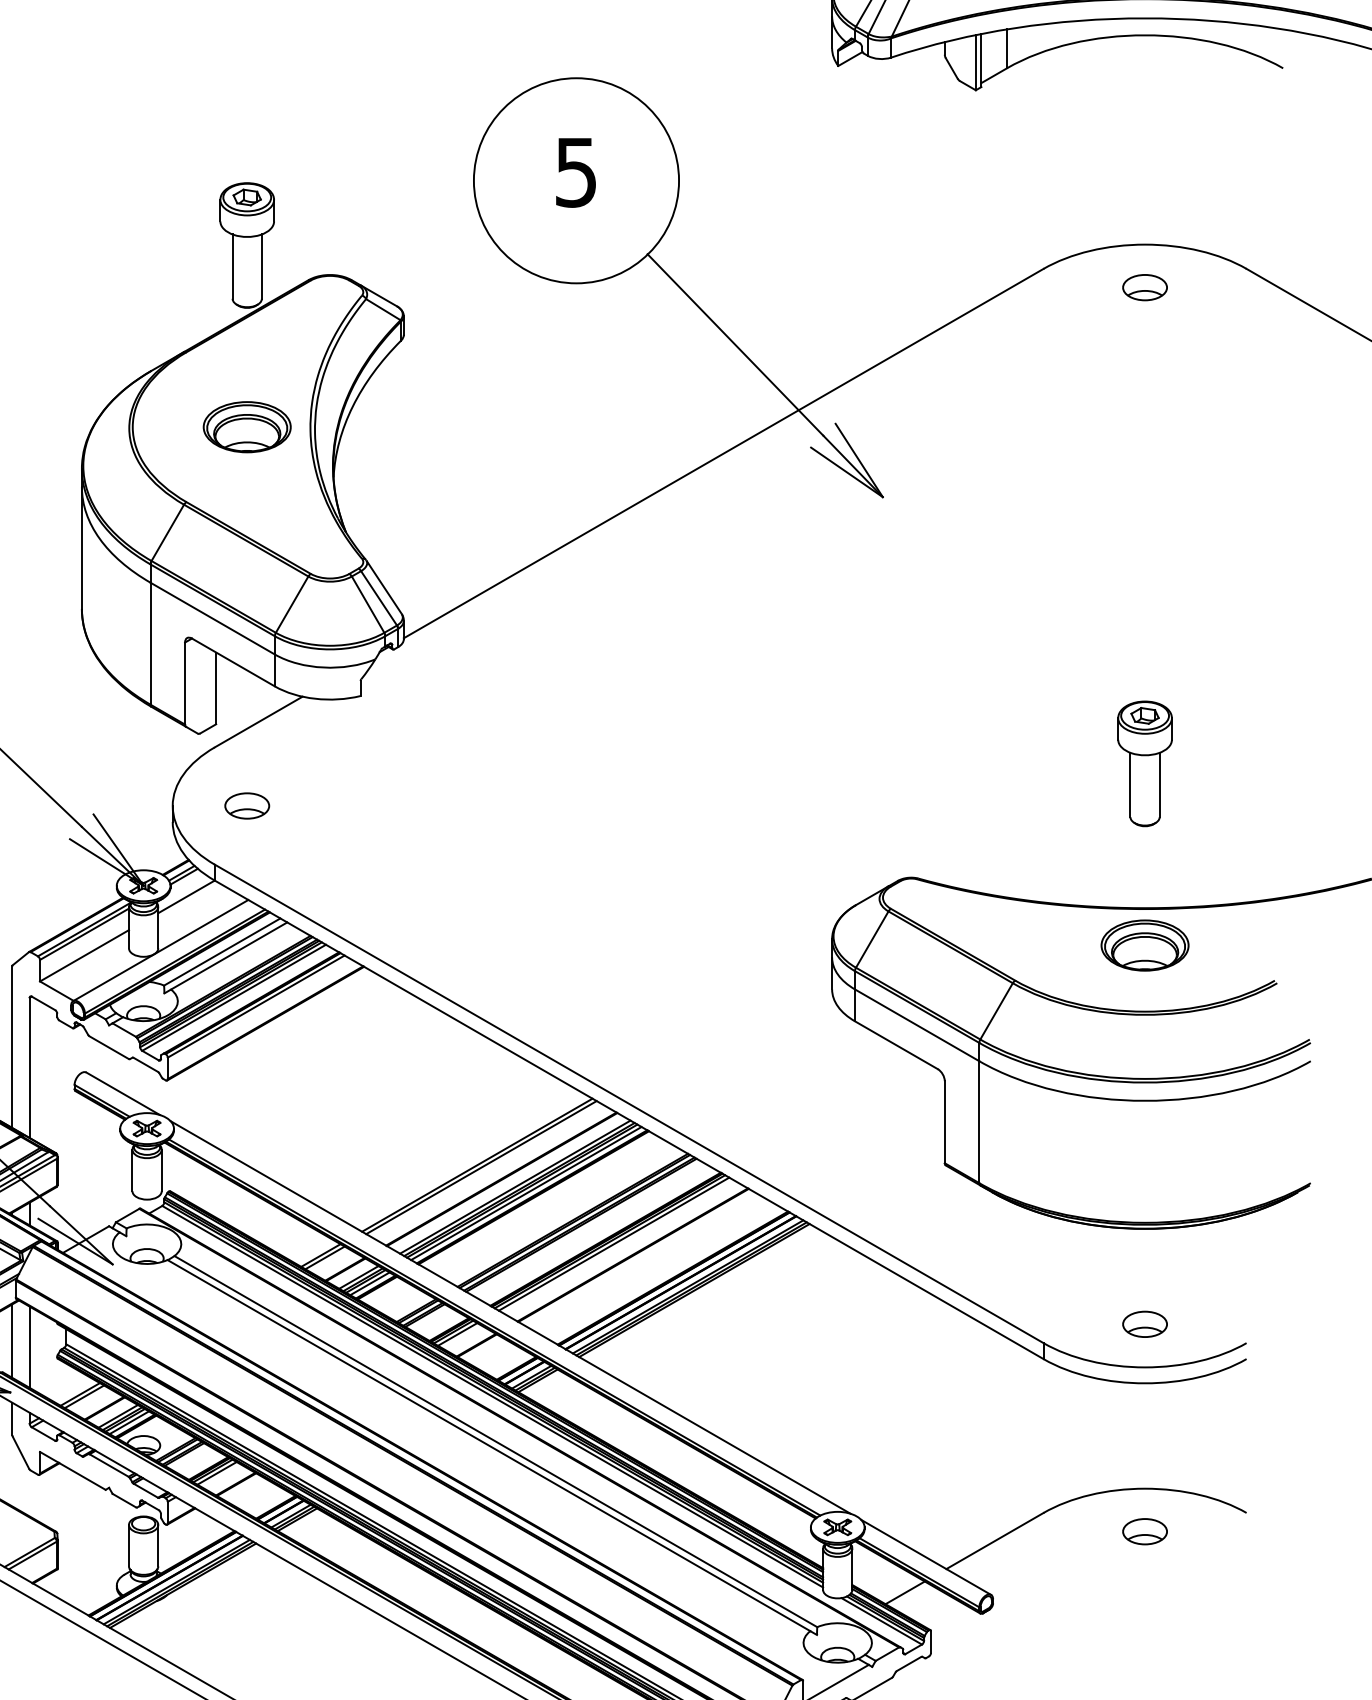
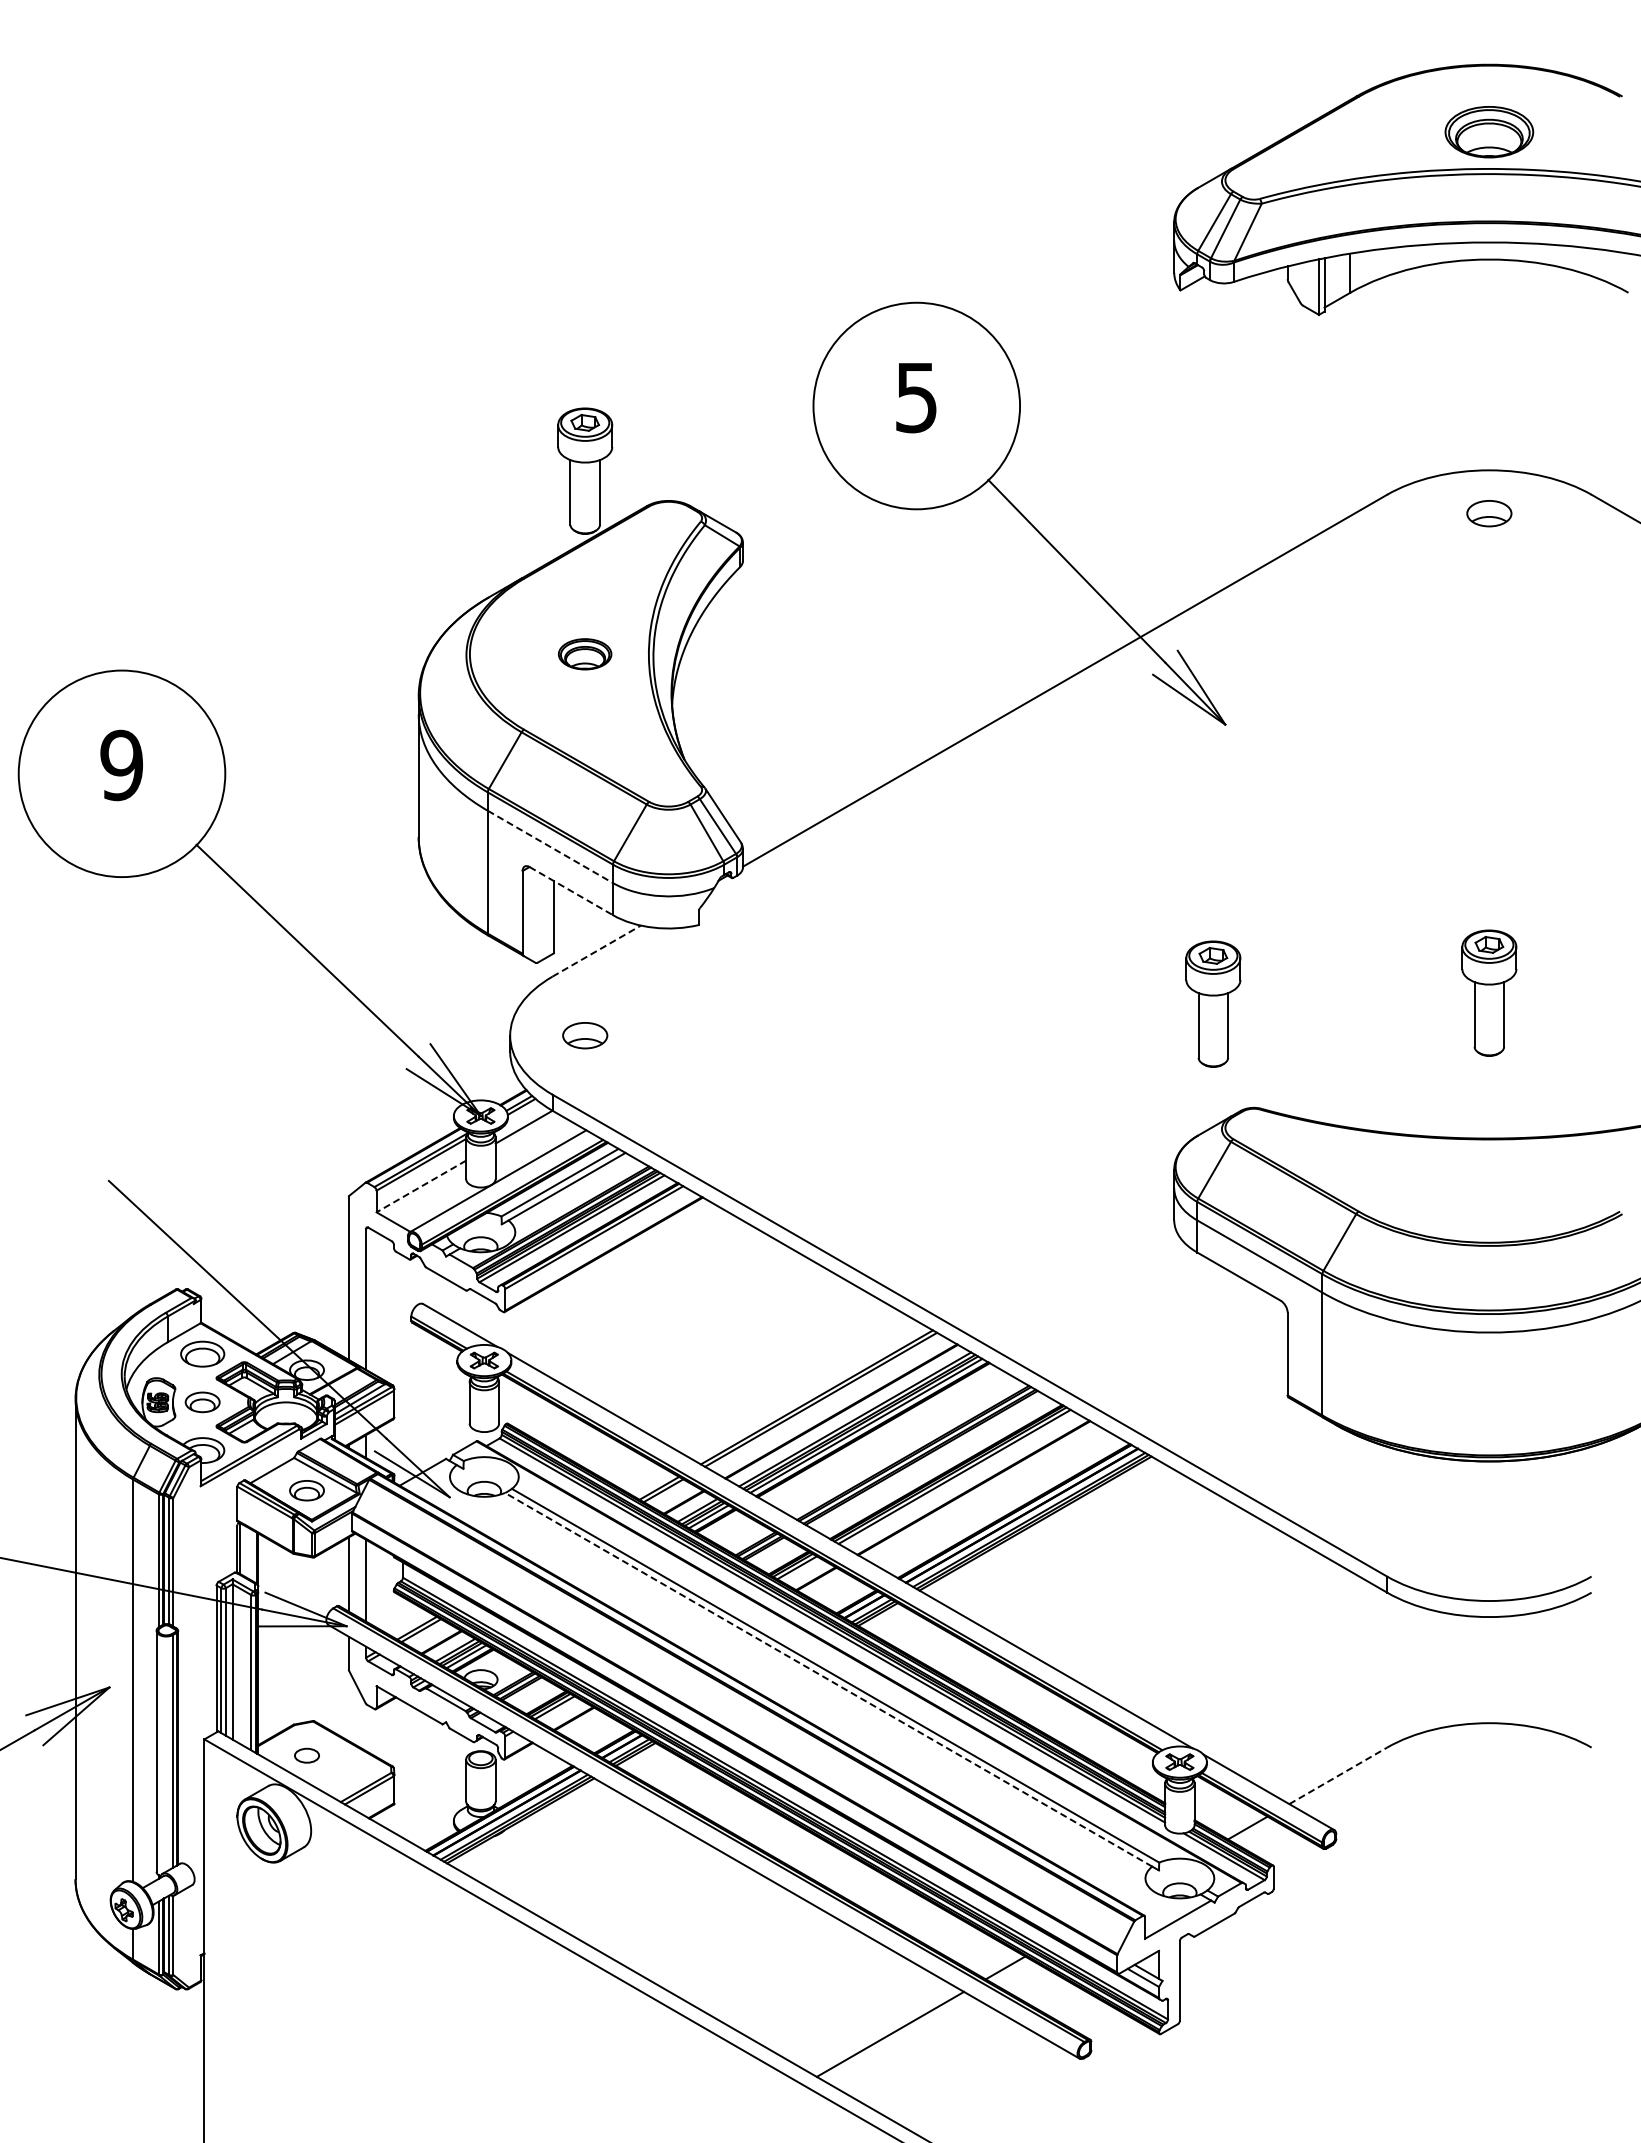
part: (246, 427) -> (584, 654), size x0.6
line: (212, 619) -> (550, 847), solid -> dashed
line: (233, 662) -> (571, 891), solid -> dashed
line: (259, 721) -> (597, 950), solid -> dashed
part: (871, 774) -> (1213, 1003), added
part: (1145, 945) -> (1489, 1176), removed
line: (84, 955) -> (421, 1186), solid -> dashed
part: (1145, 1324) -> (1489, 1557), removed
line: (488, 1445) -> (828, 1679), solid -> dashed
part: (1145, 1531) -> (1489, 1766), removed
line: (995, 1540) -> (1338, 1775), solid -> dashed

